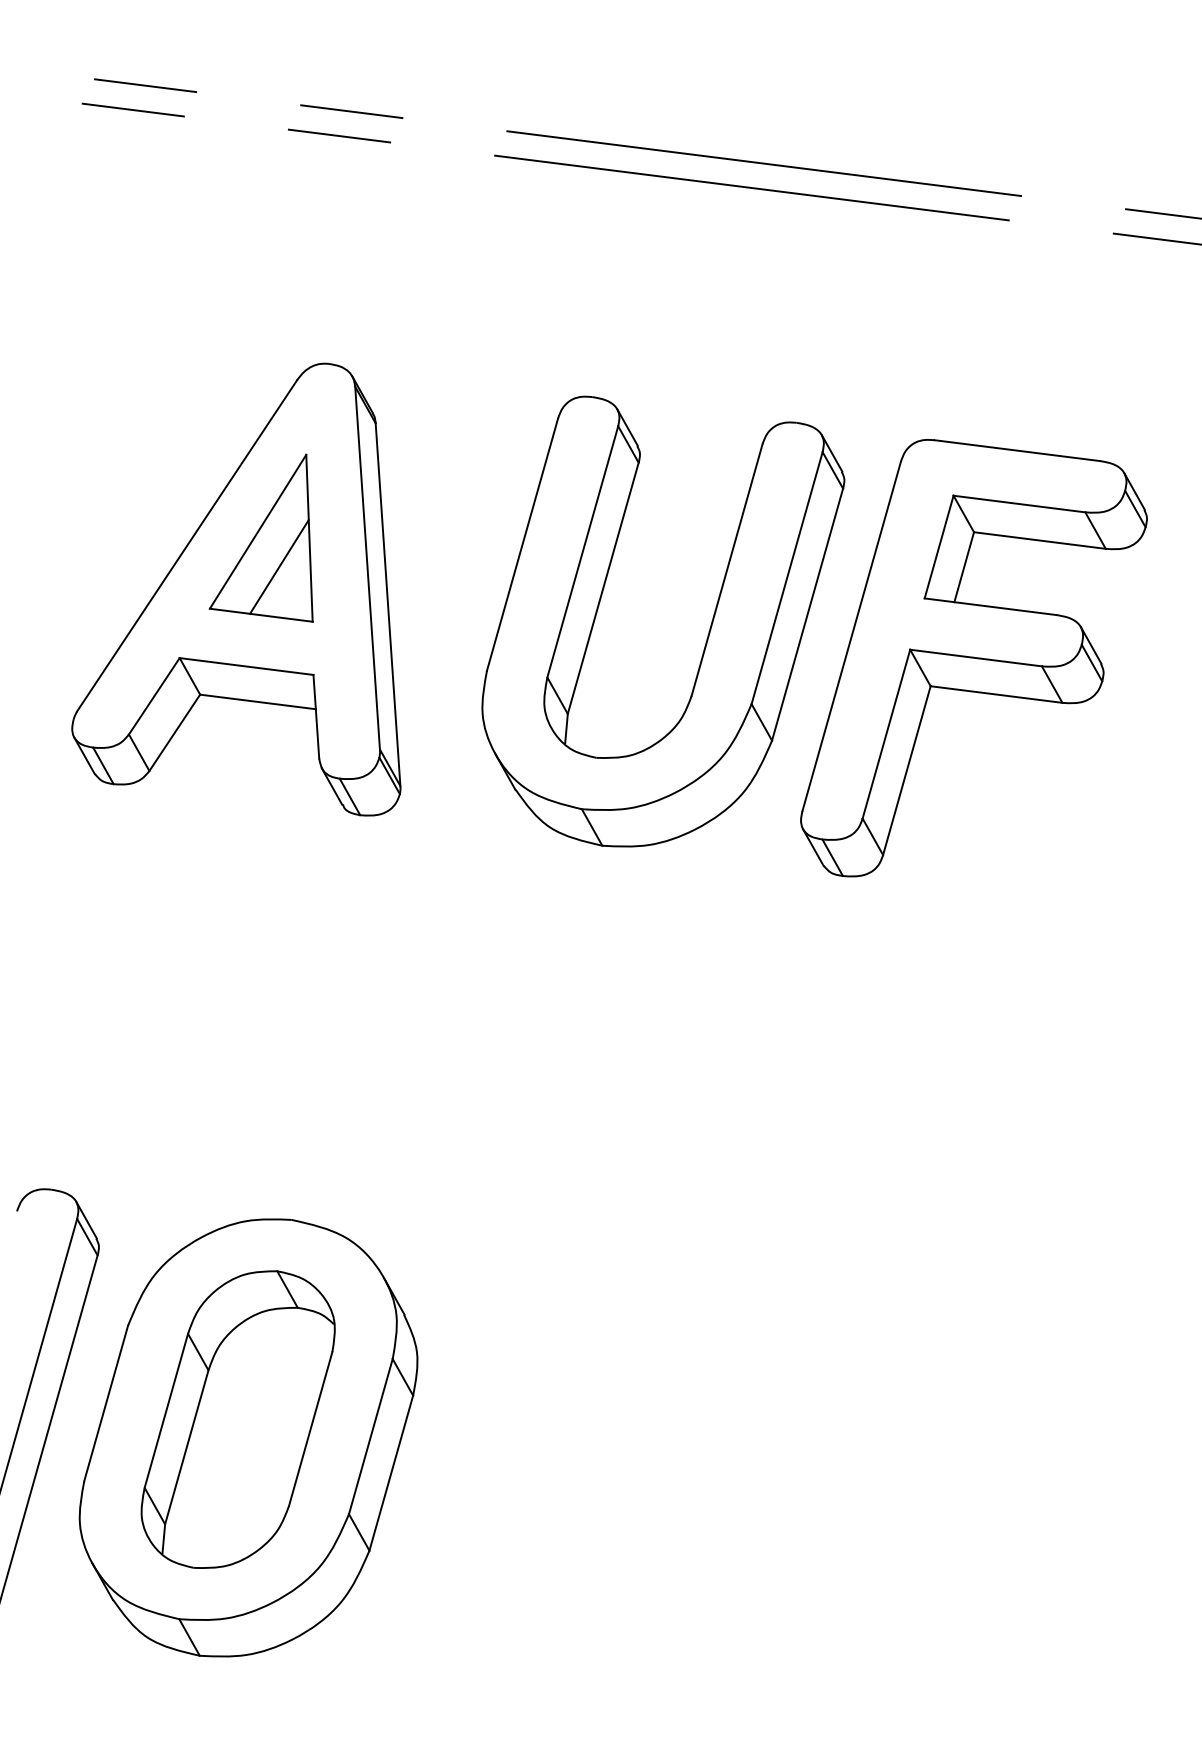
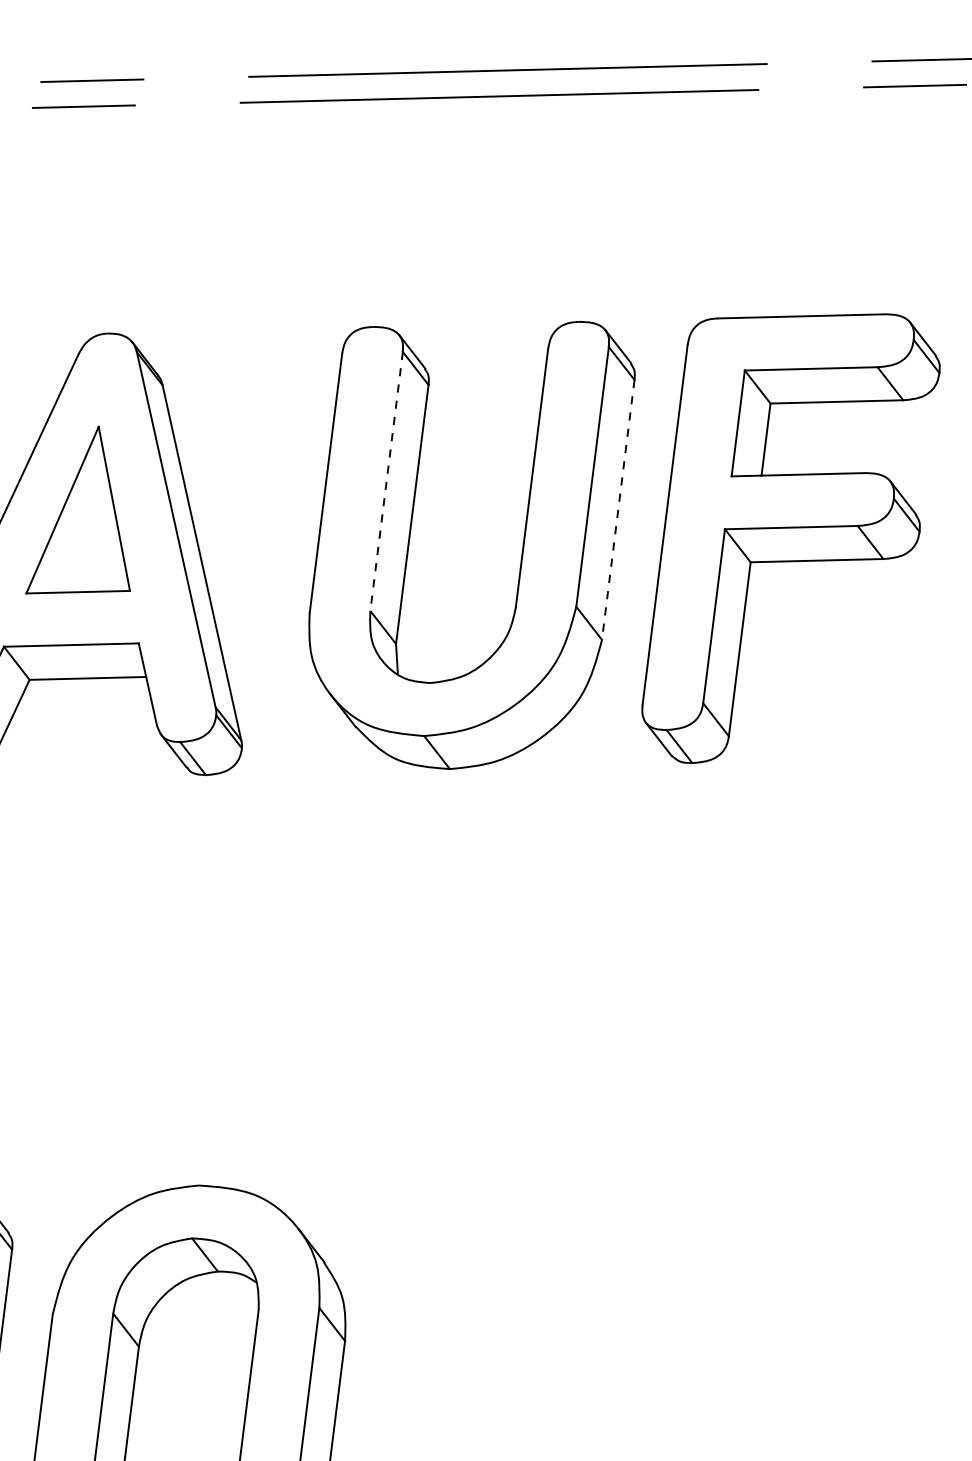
line: (582, 551) -> (386, 481), solid -> dashed
line: (279, 566) -> (88, 541), removed
line: (807, 614) -> (618, 509), solid -> dashed

